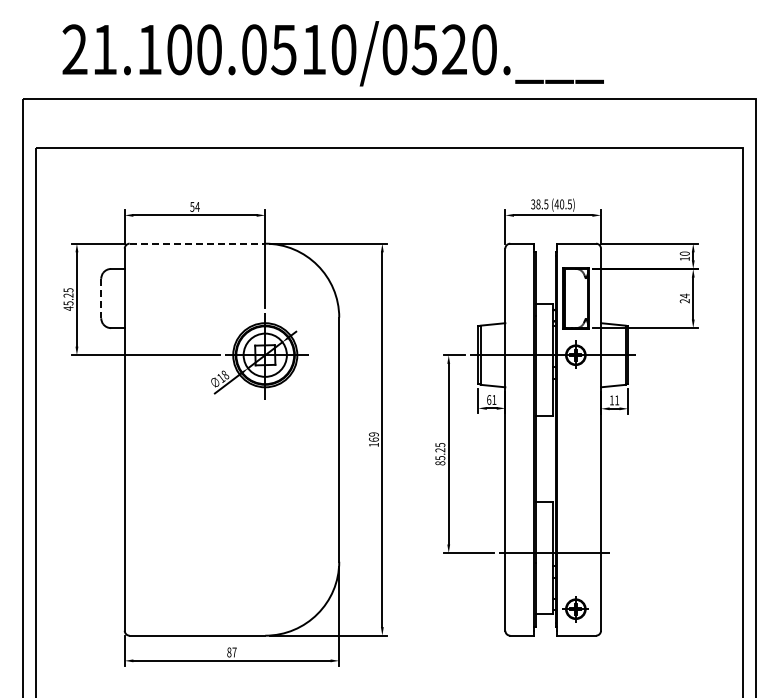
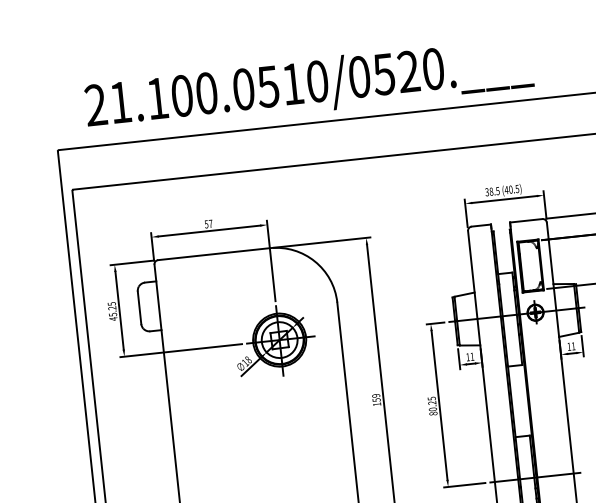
text: (197, 206) -> (210, 223), 54 -> 57
line: (197, 243) -> (213, 254), dashed -> solid
line: (101, 298) -> (139, 307), dashed -> solid
text: (489, 399) -> (468, 356), 61 -> 11
text: (373, 439) -> (376, 399), 169 -> 159
text: (440, 458) -> (433, 409), 85.25 -> 80.25

